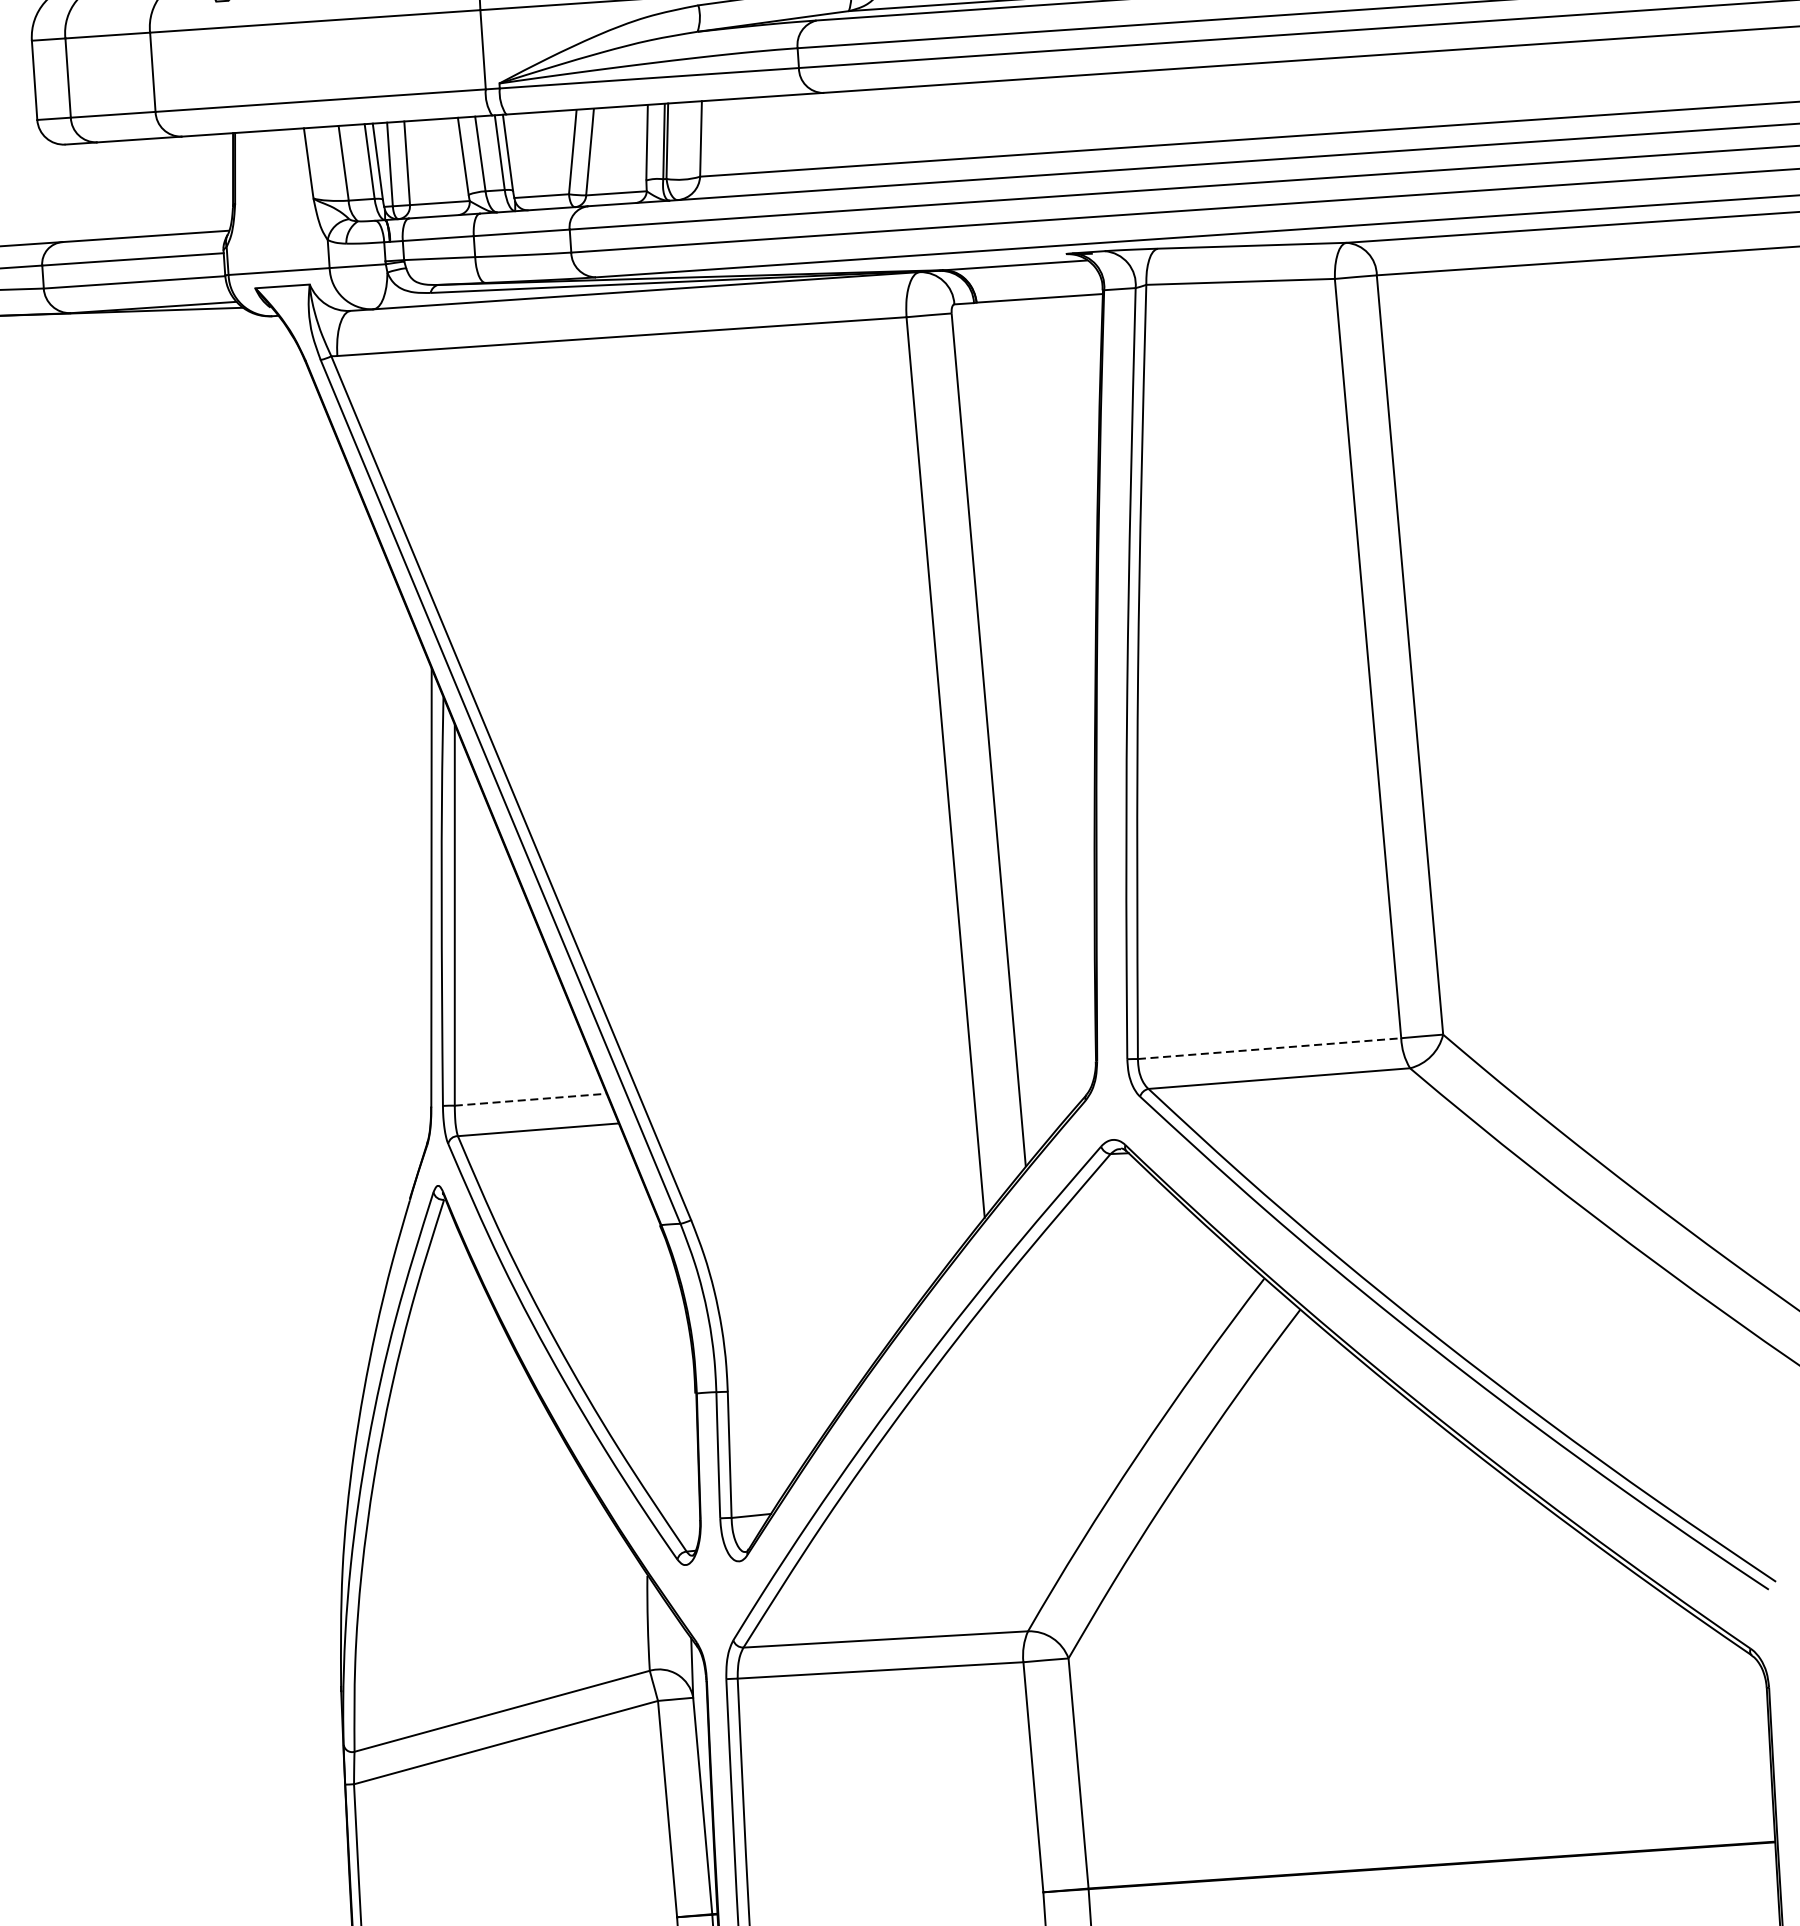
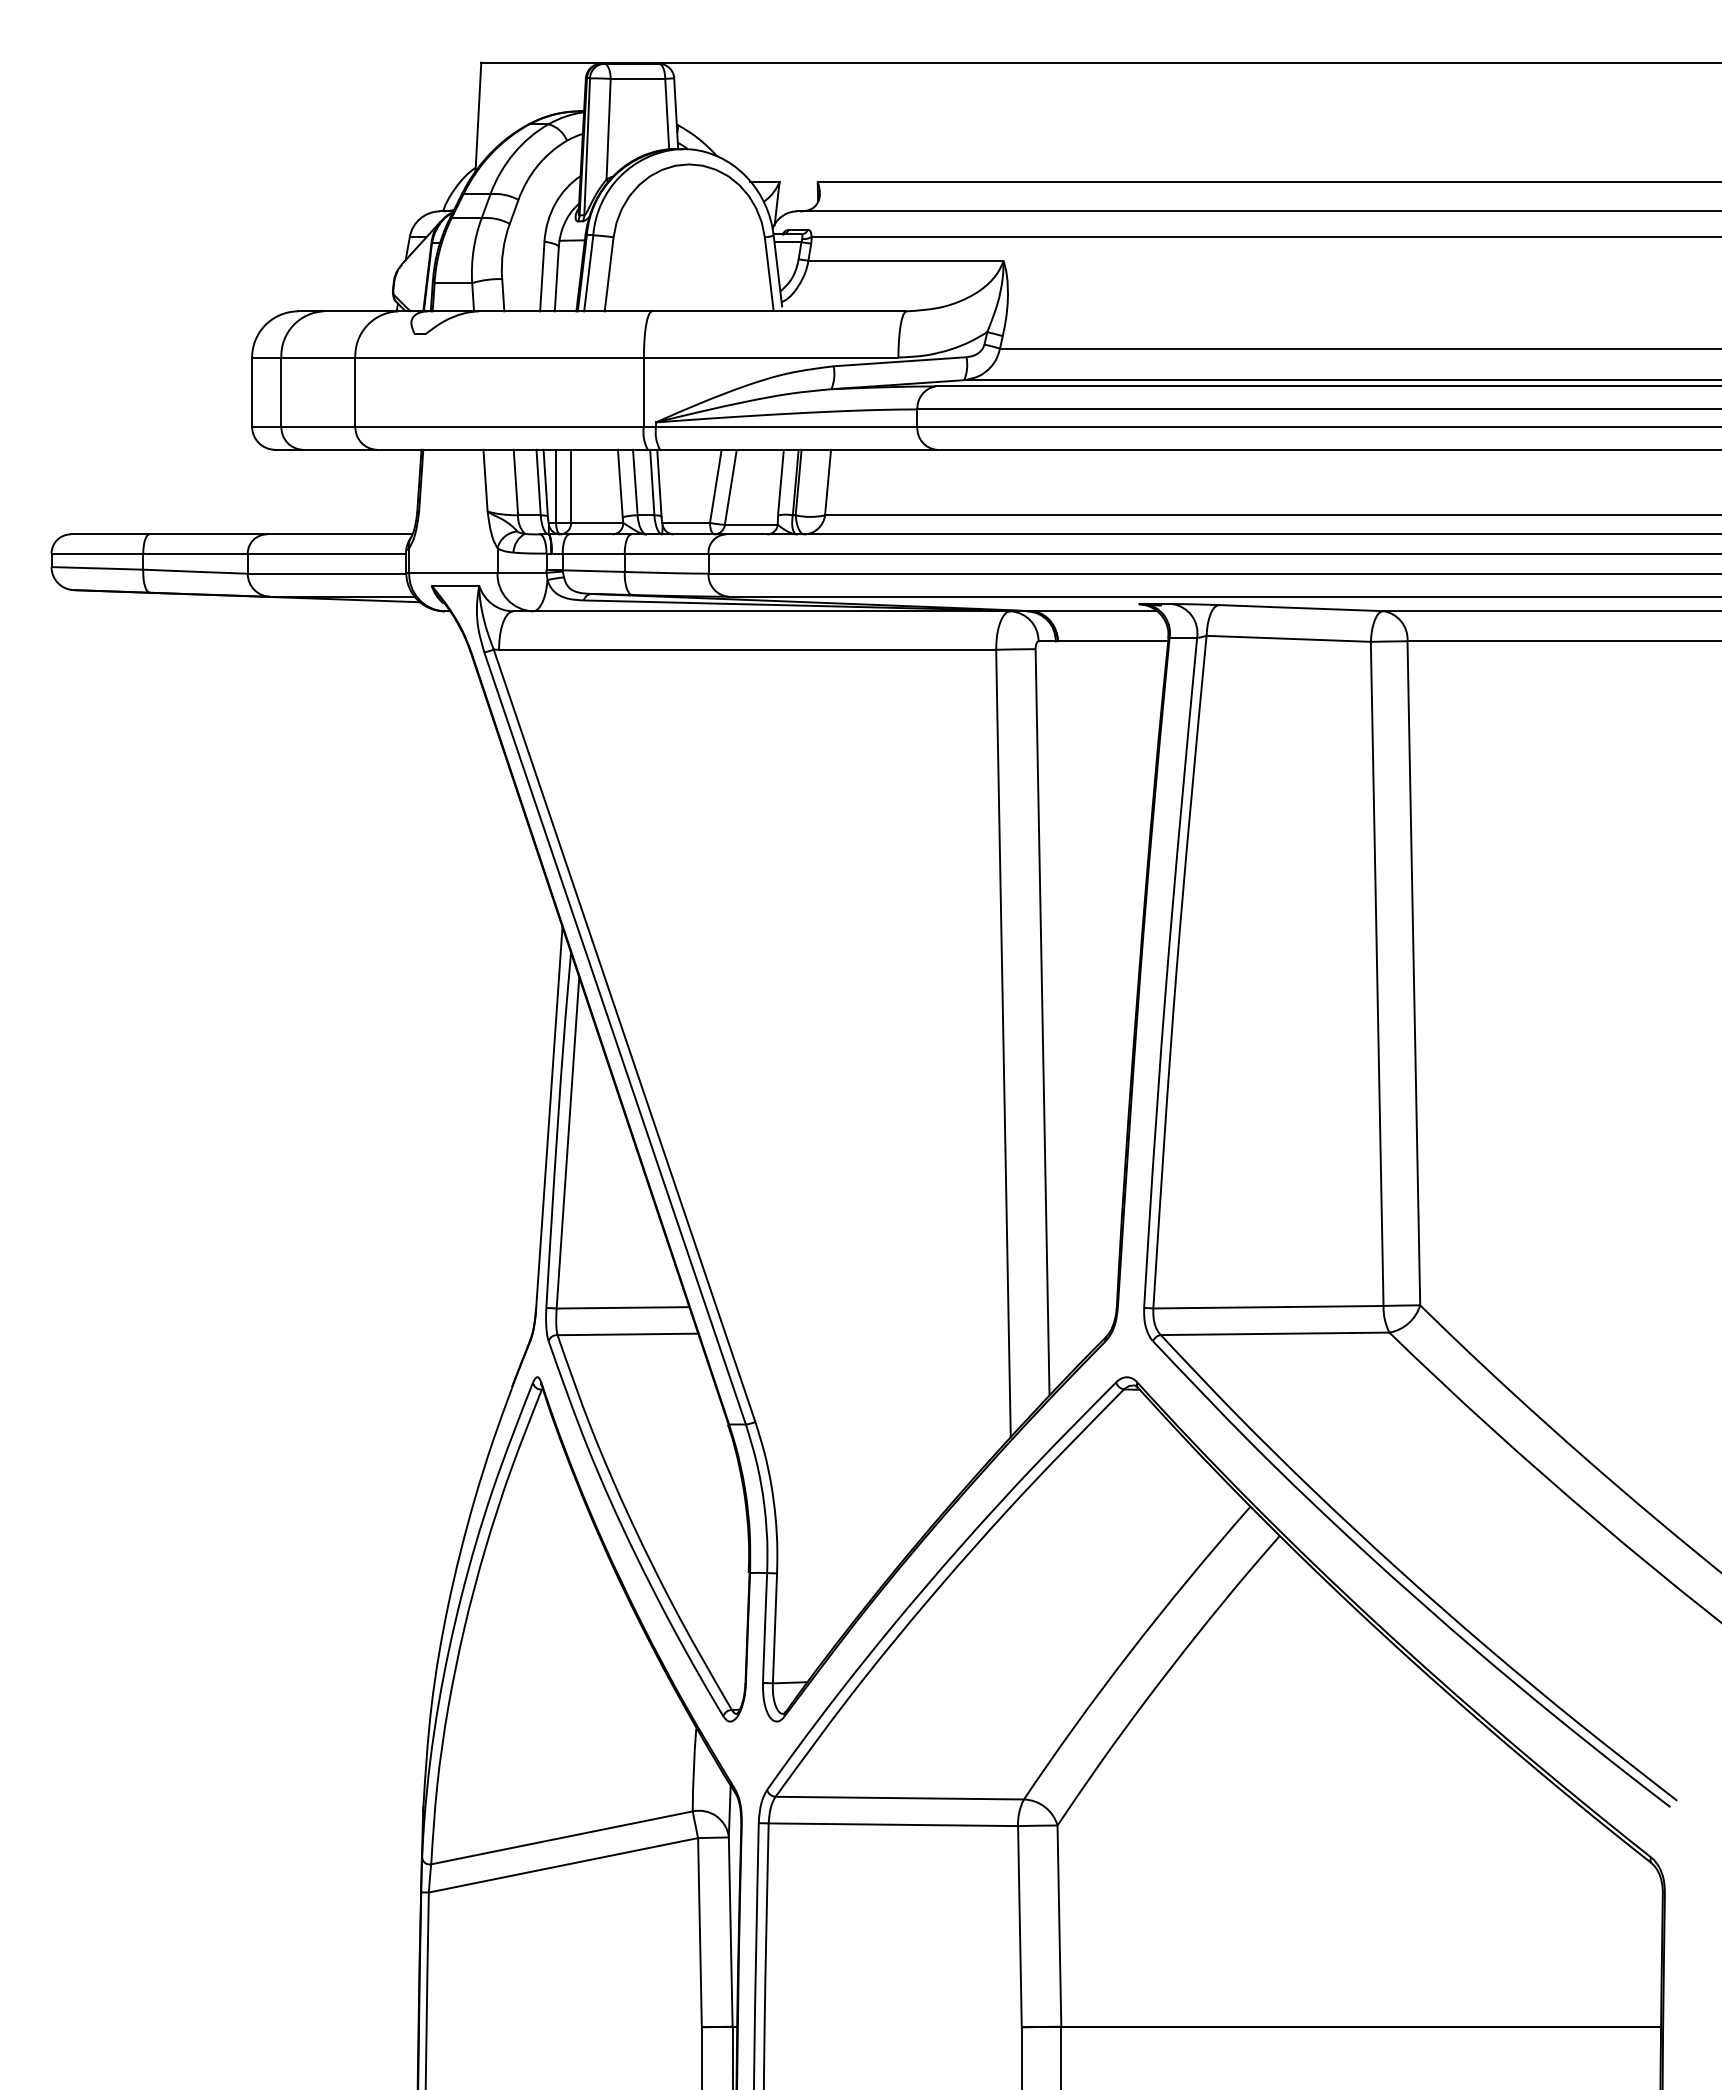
line: (1269, 1048) -> (1268, 1307), dashed -> solid
line: (531, 1099) -> (623, 1307), dashed -> solid

